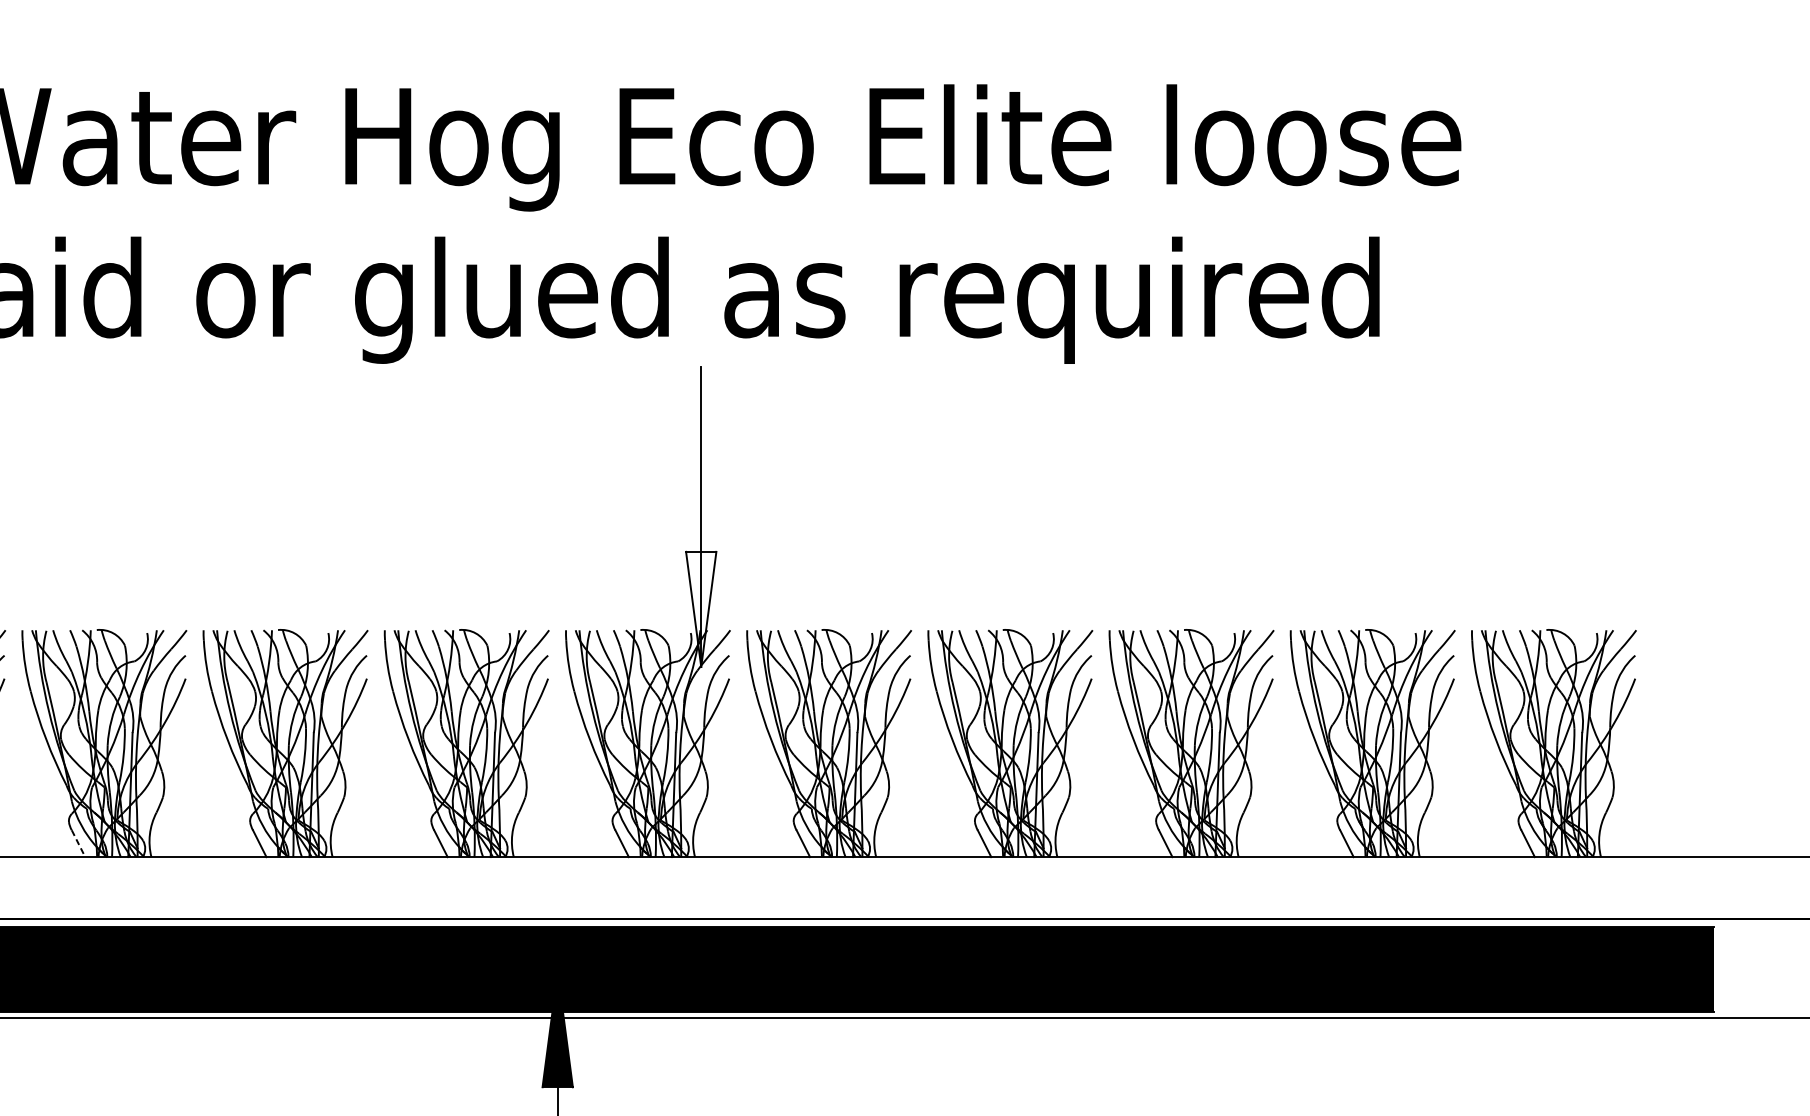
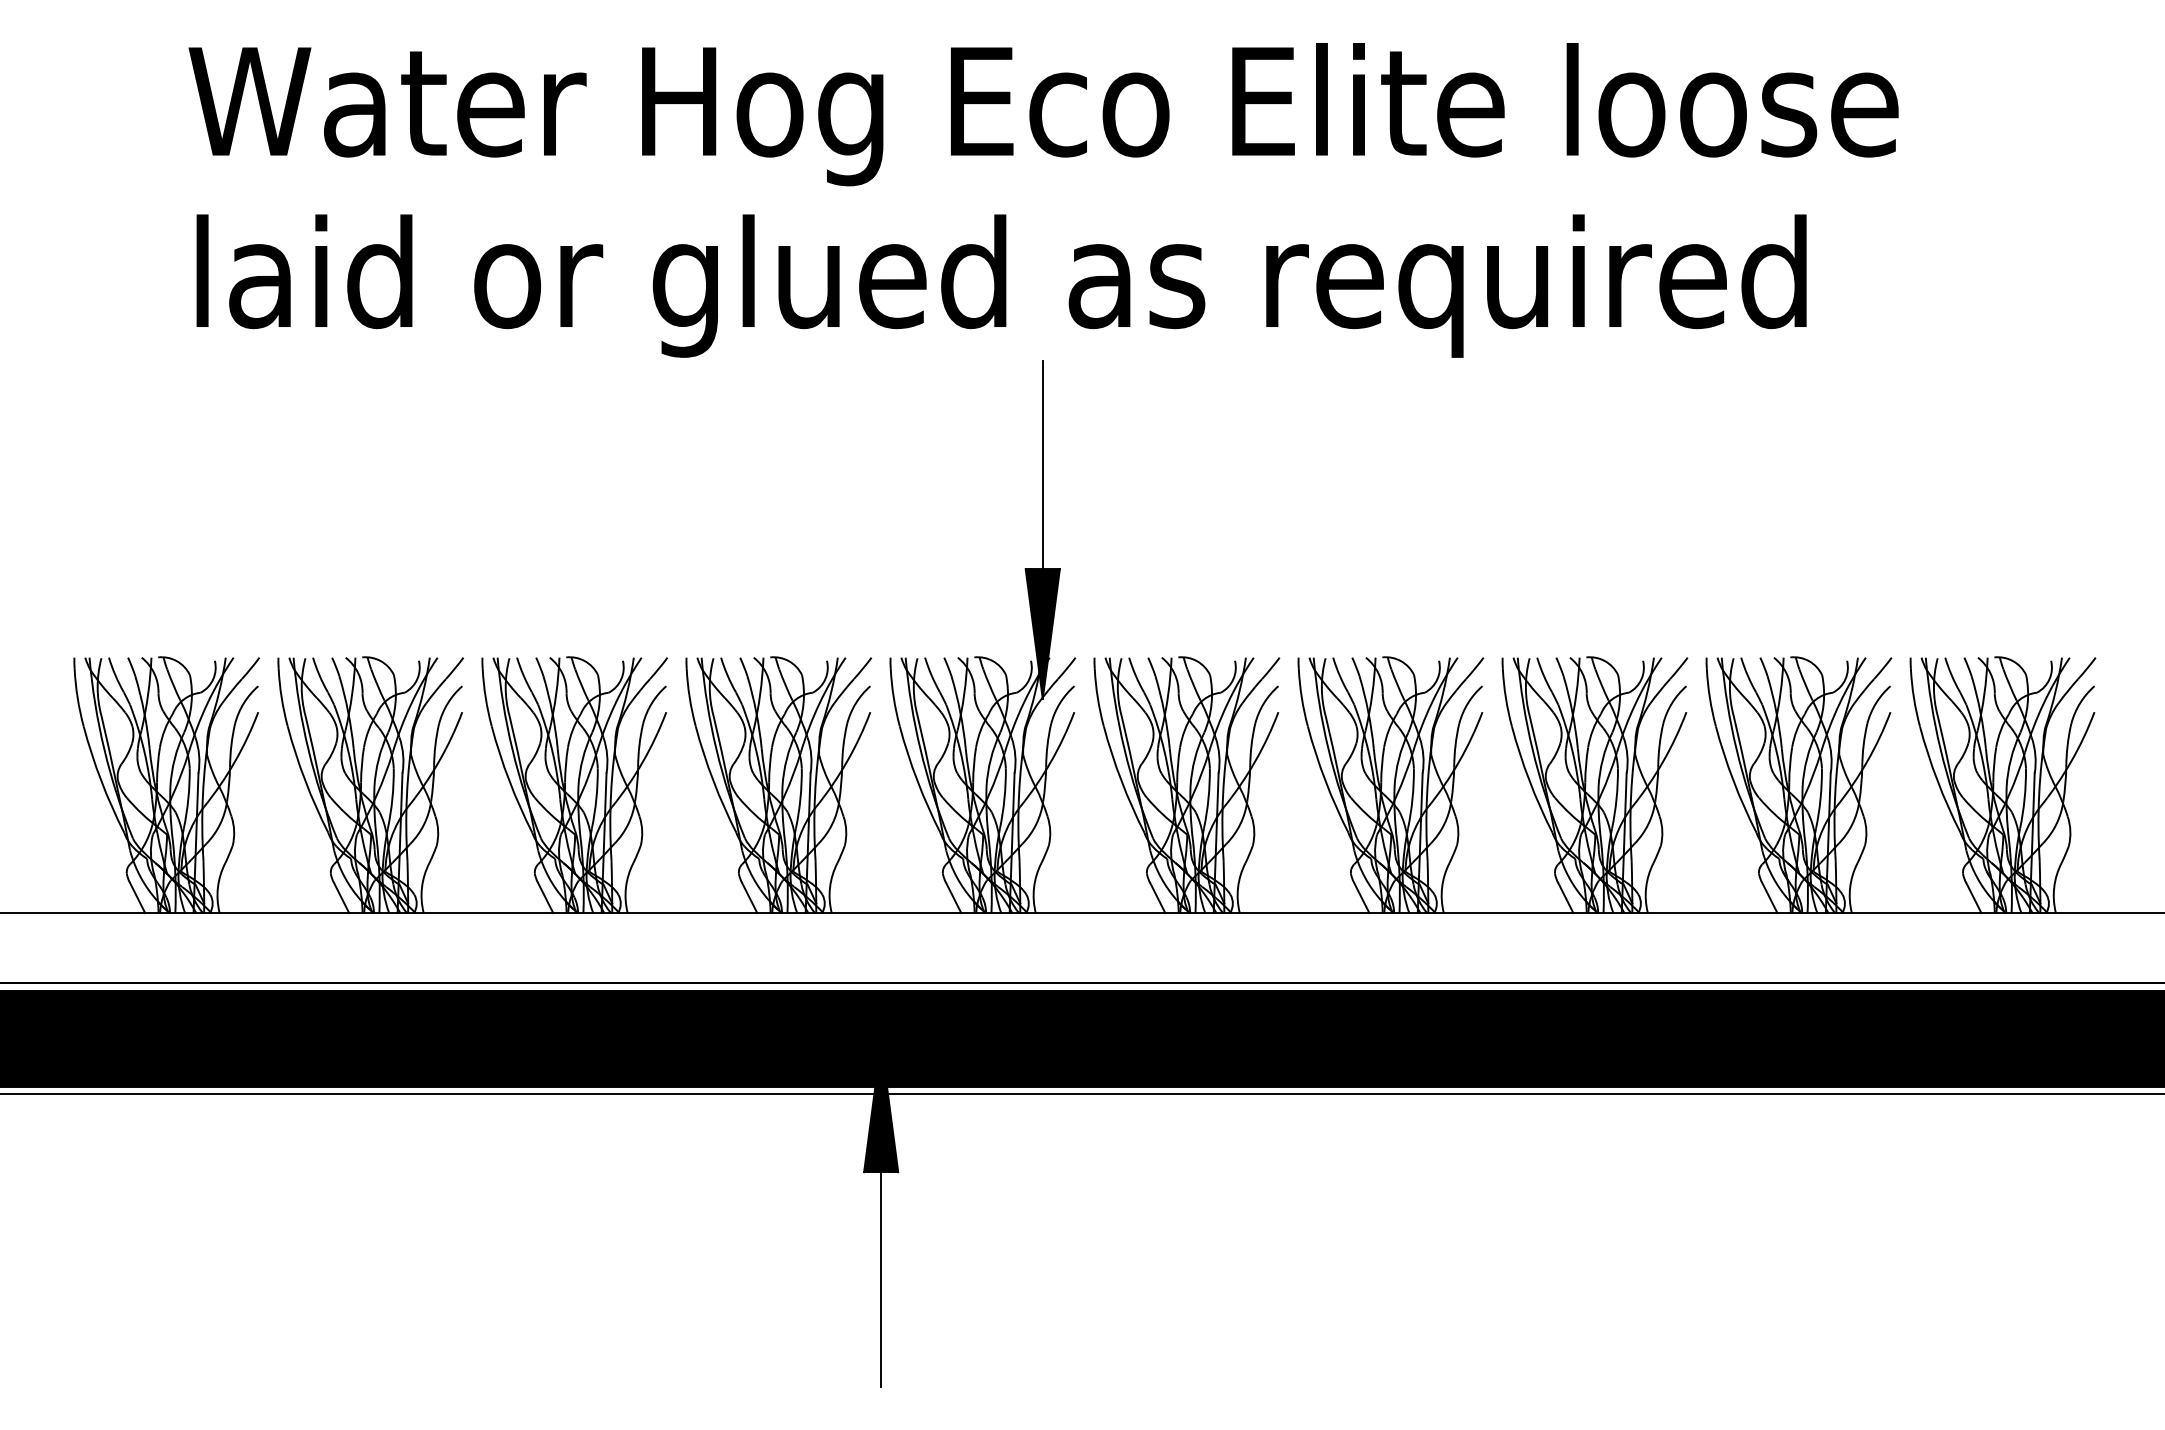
fill: (700, 609) -> (1042, 634), added
line: (78, 844) -> (341, 898), dashed -> solid

